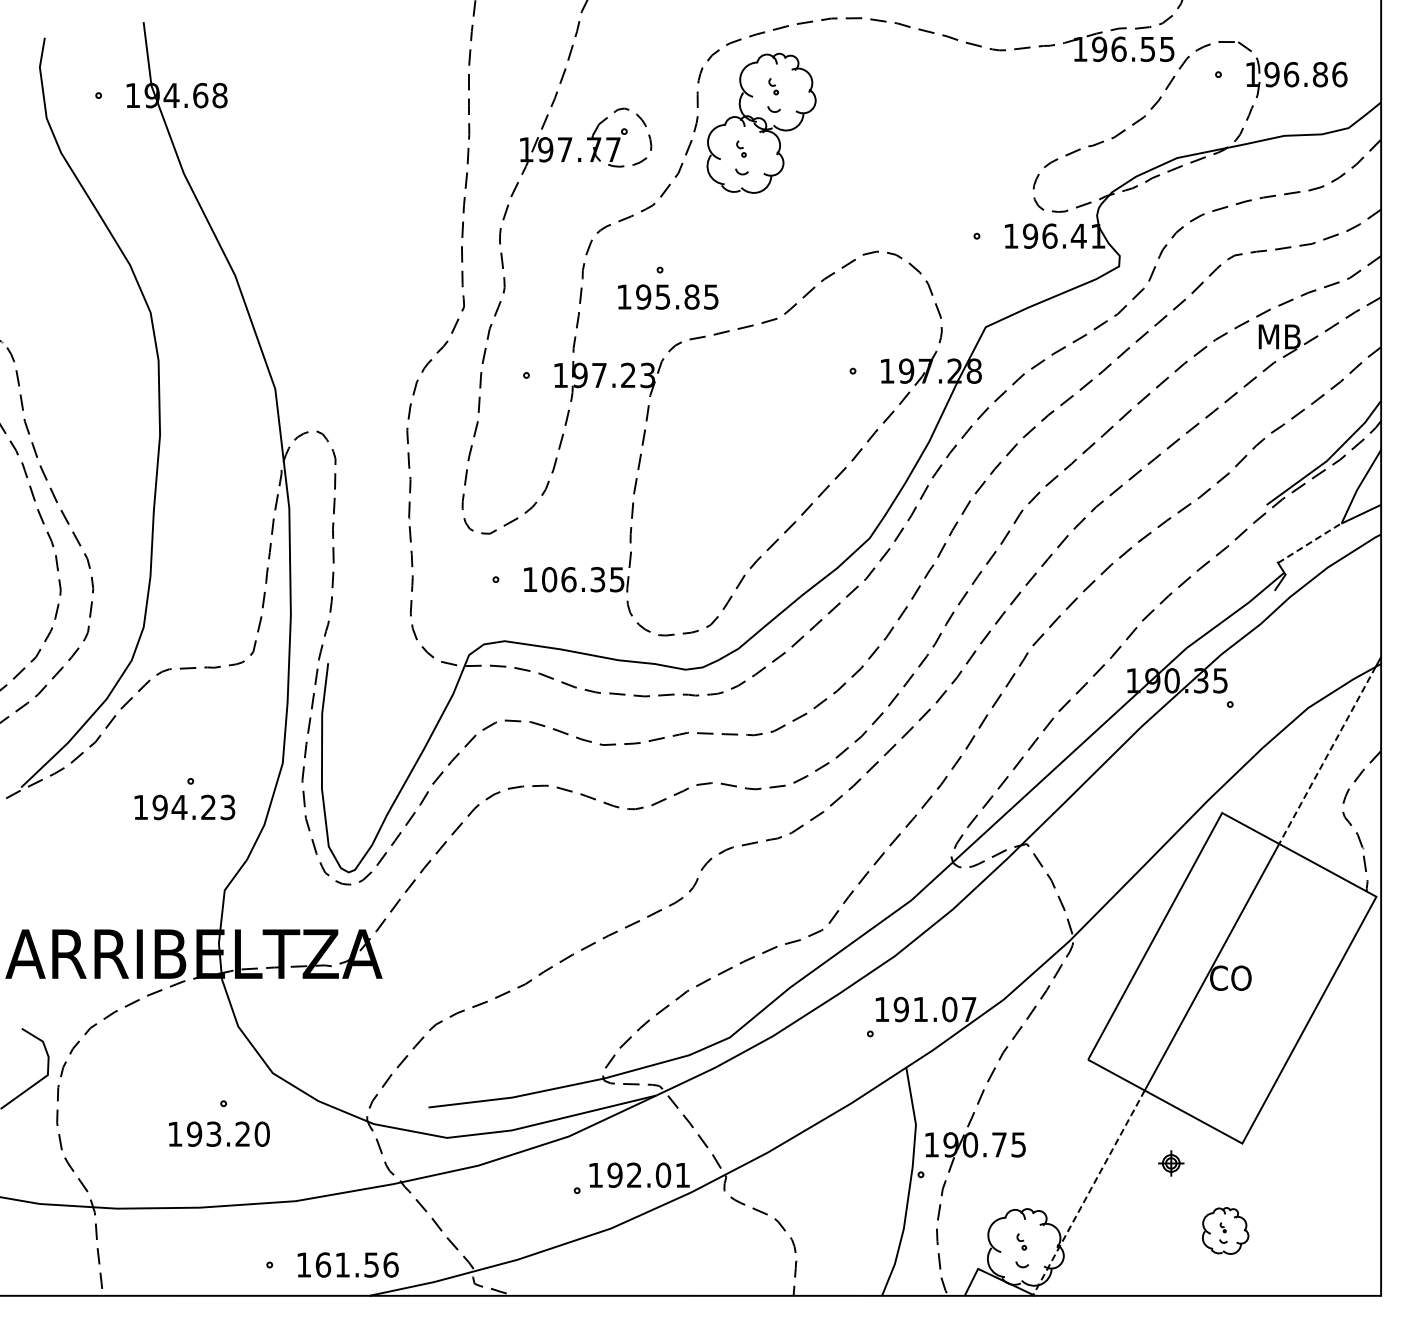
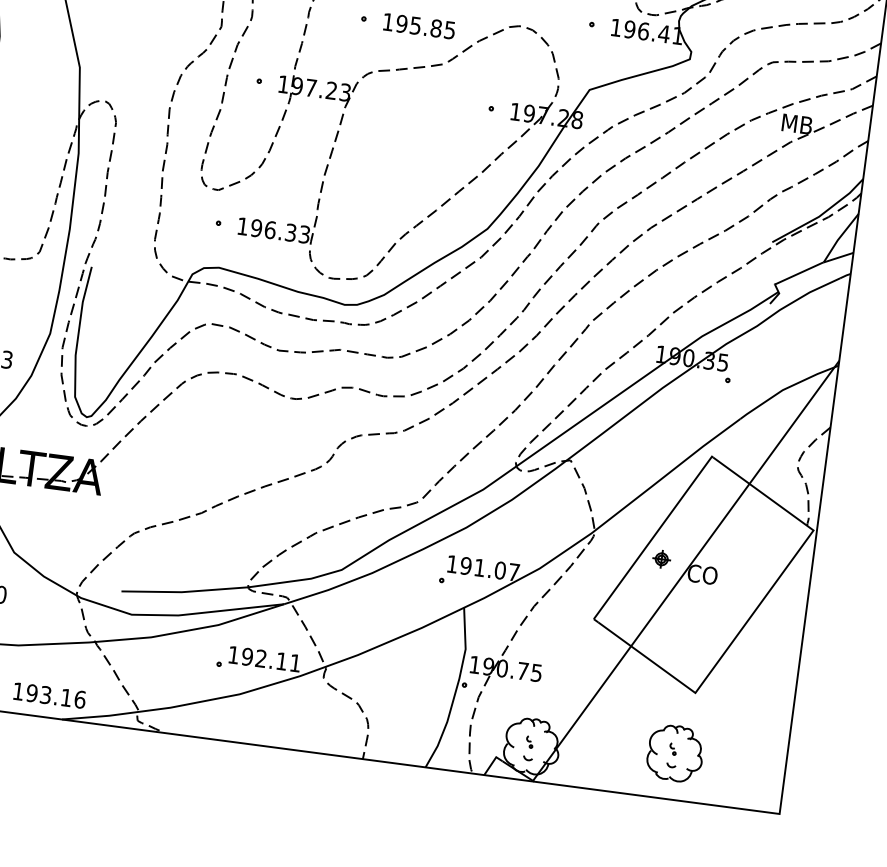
text: (668, 296) -> (419, 25), moved
line: (1310, 542) -> (799, 272), dashed -> solid
text: (582, 579) -> (280, 231), 106.35 -> 196.33
line: (1327, 755) -> (792, 425), dashed -> solid
part: (1171, 1163) -> (661, 559), moved
text: (663, 1174) -> (281, 660), 192.01 -> 192.11
line: (1088, 1193) -> (581, 714), dashed -> solid
part: (1225, 1230) -> (675, 753), size x1.67
text: (346, 1264) -> (48, 695), 161.56 -> 193.16

